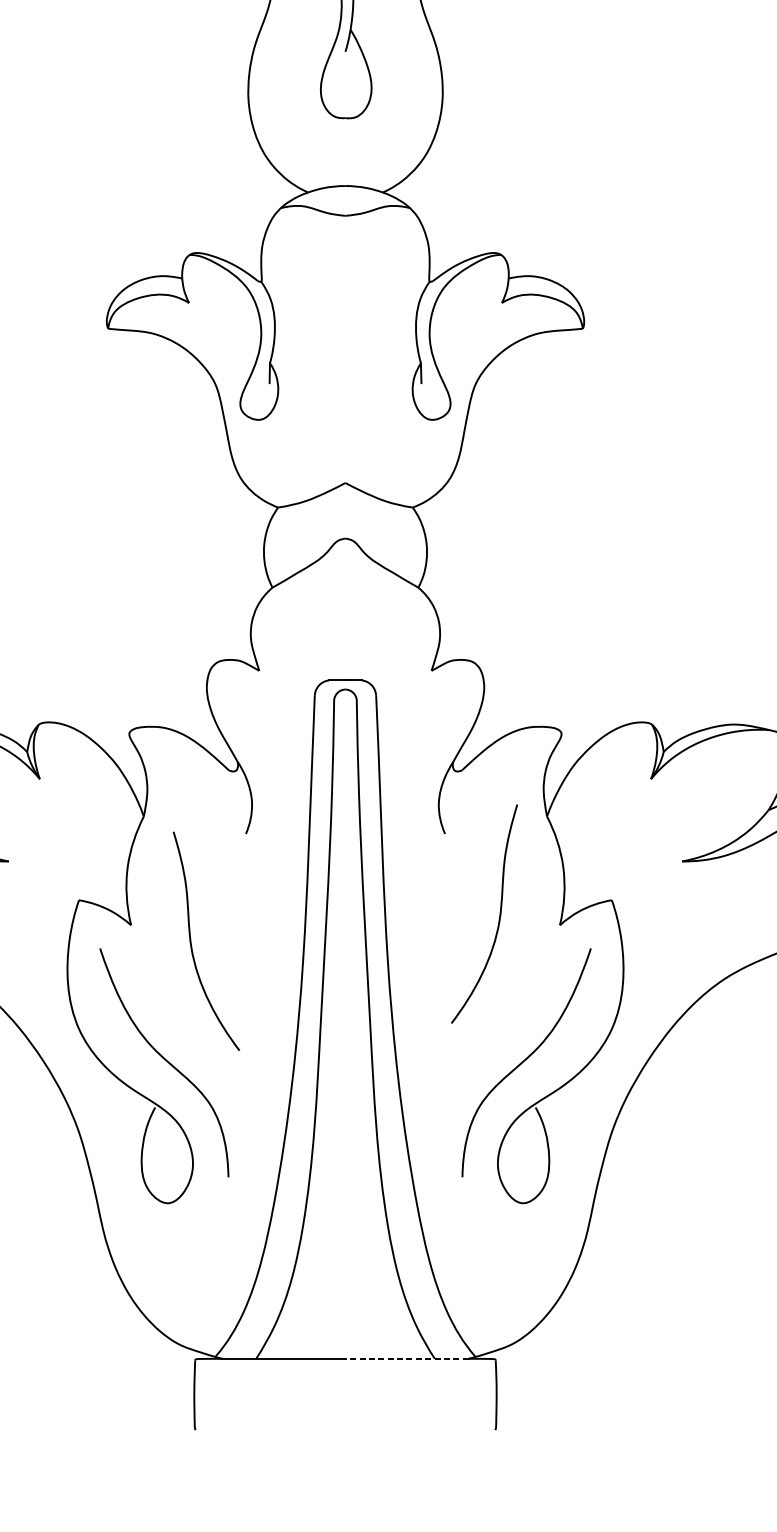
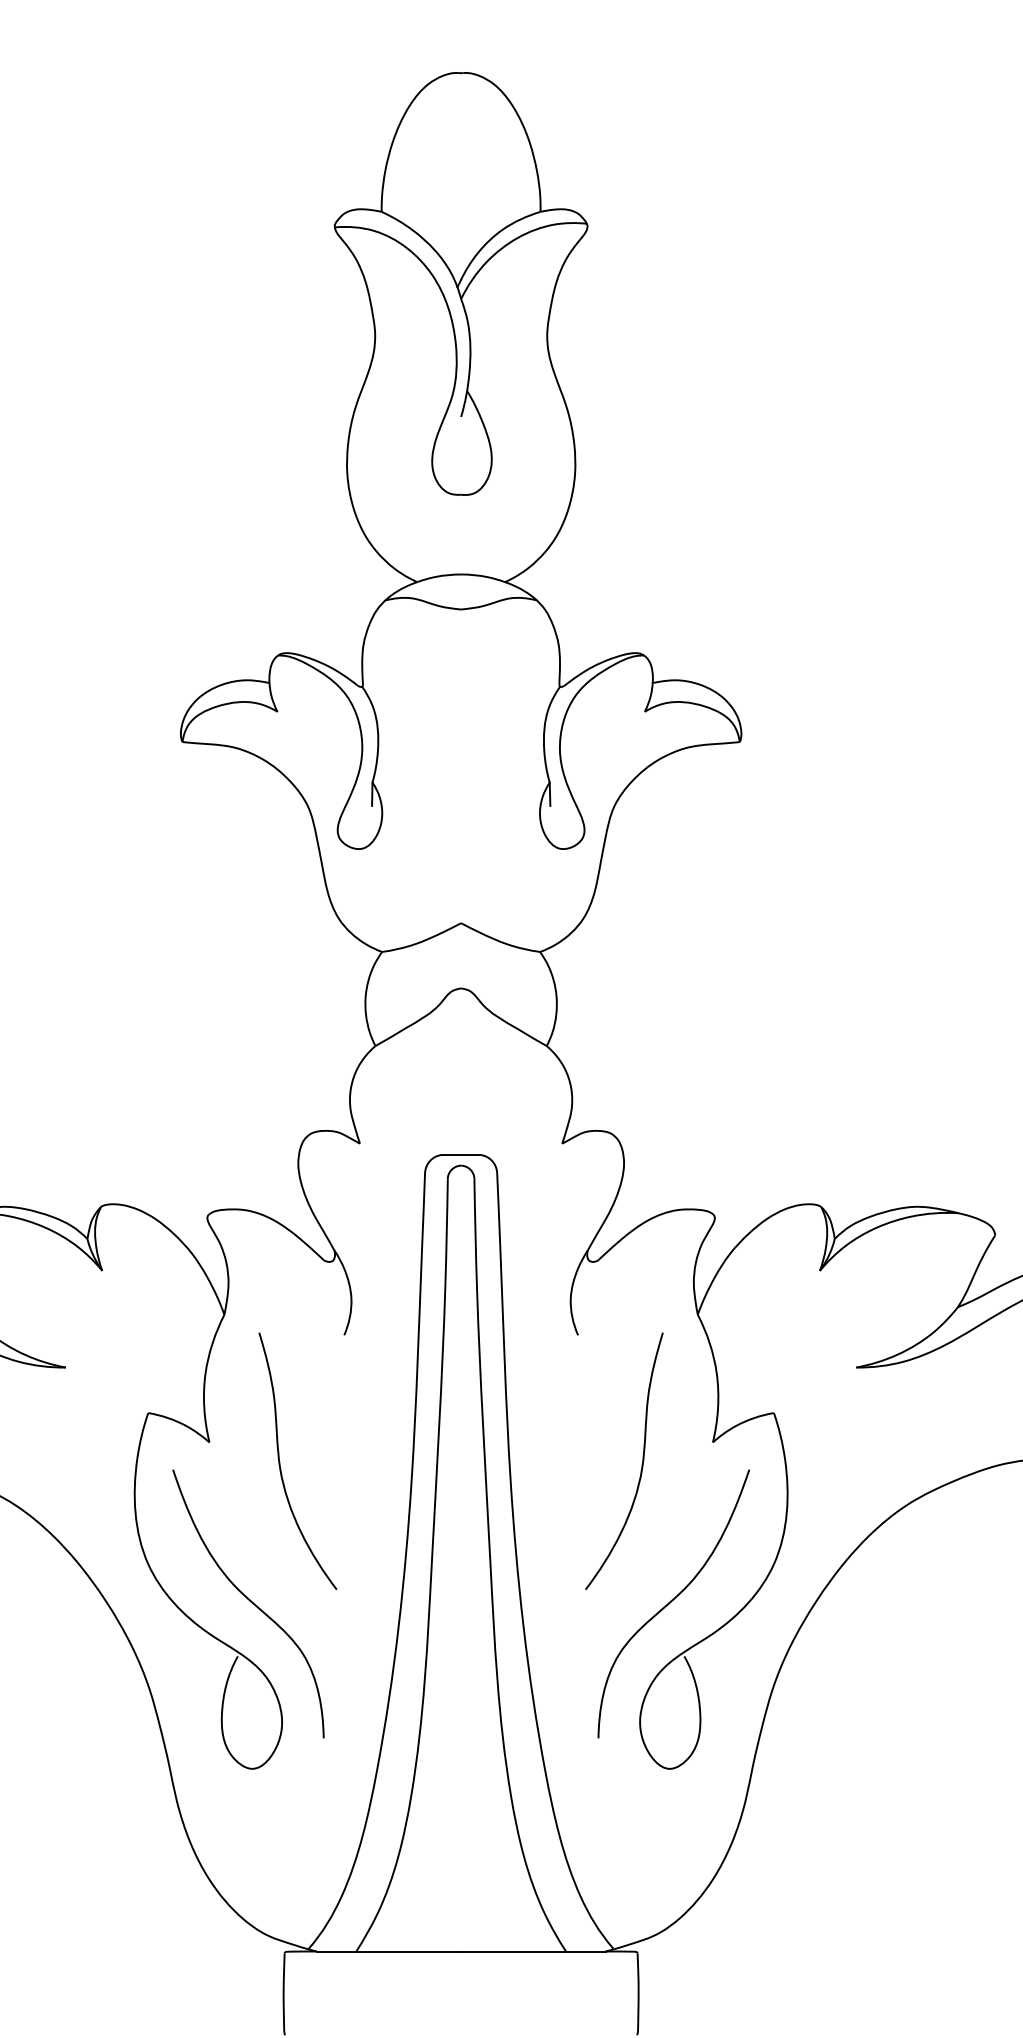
curve: (499, 916) -> (641, 1464), moved
line: (406, 1358) -> (532, 1951), dashed -> solid

